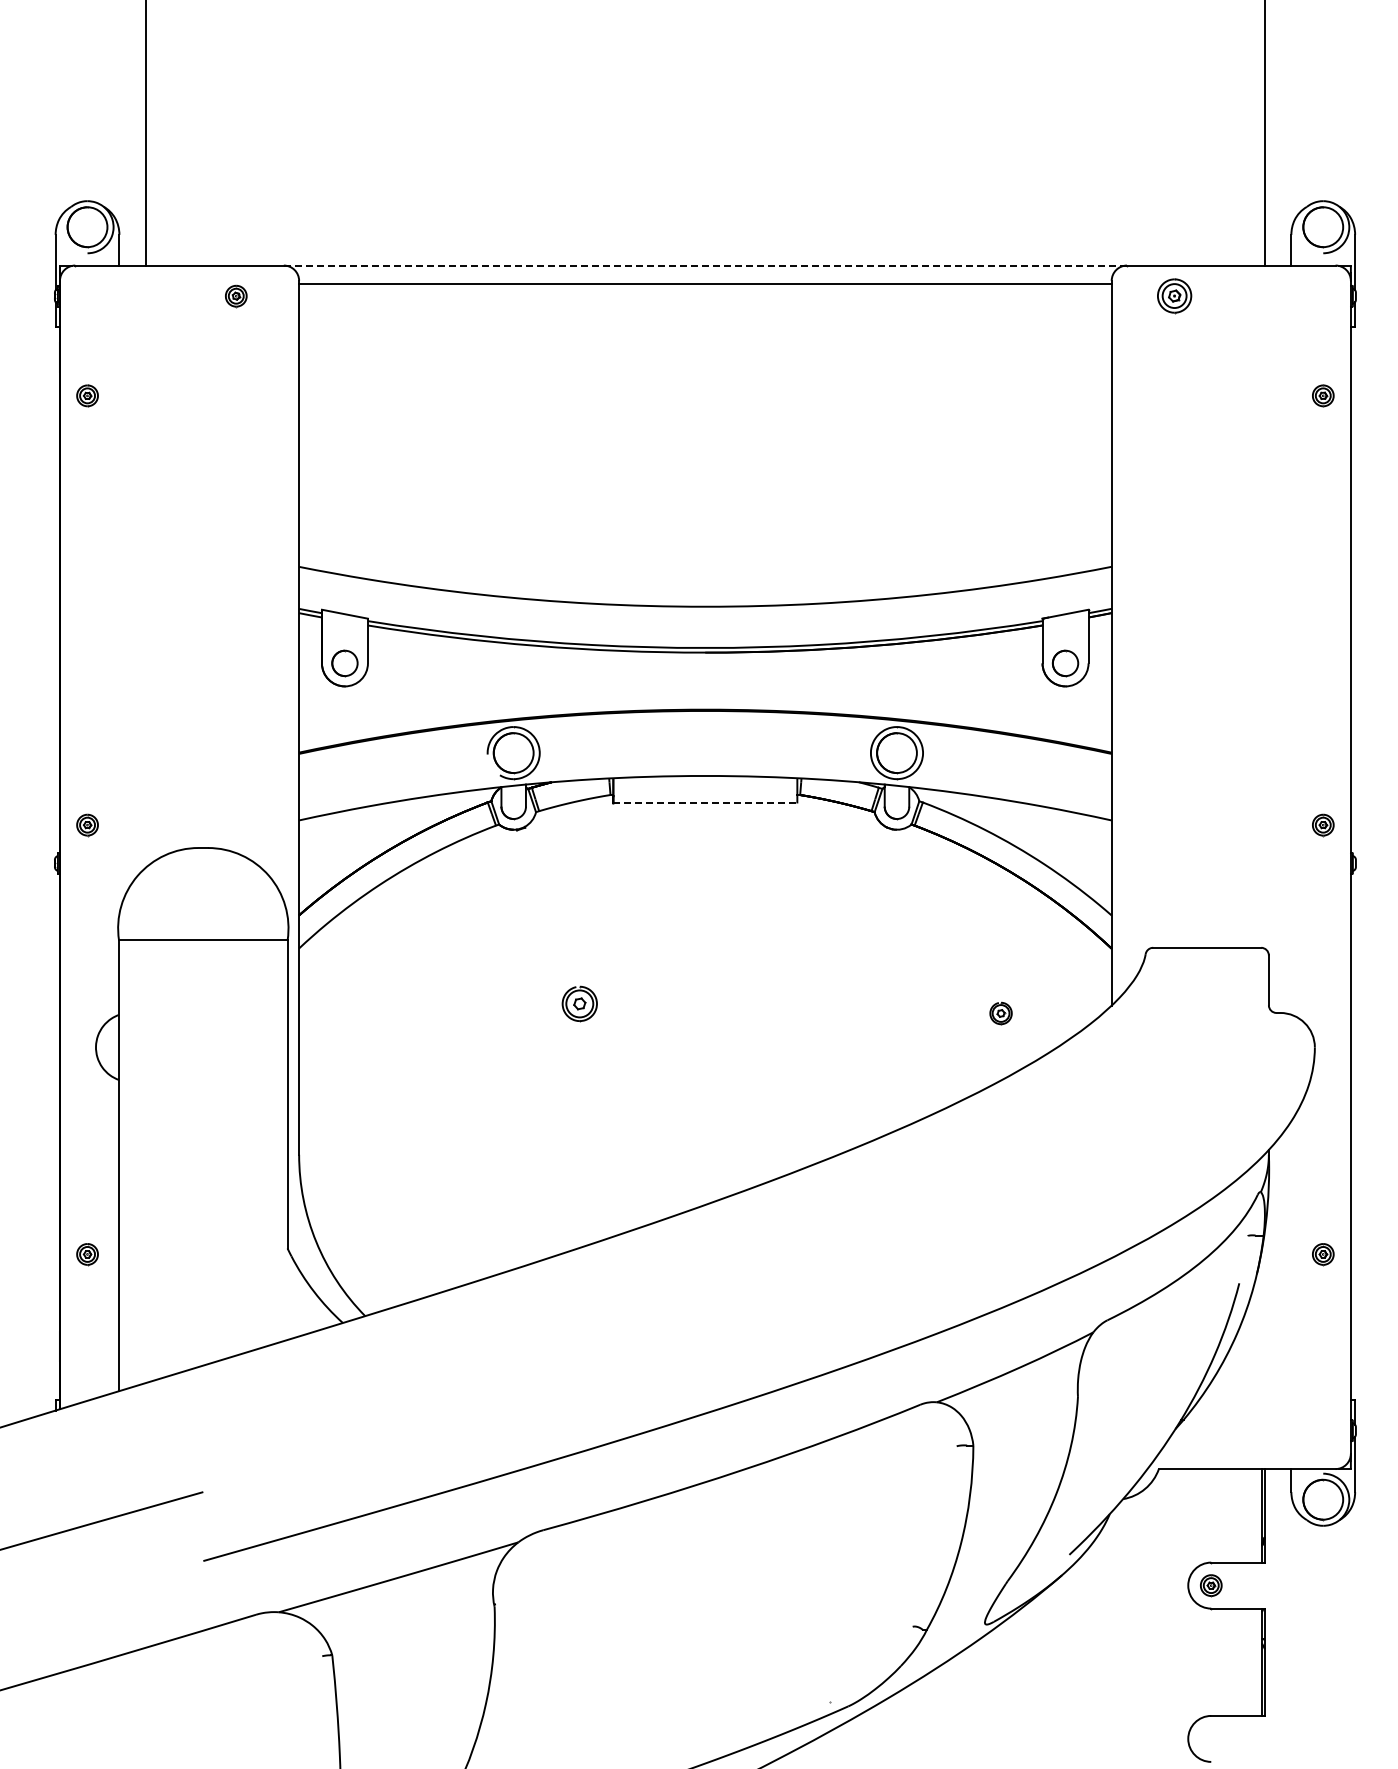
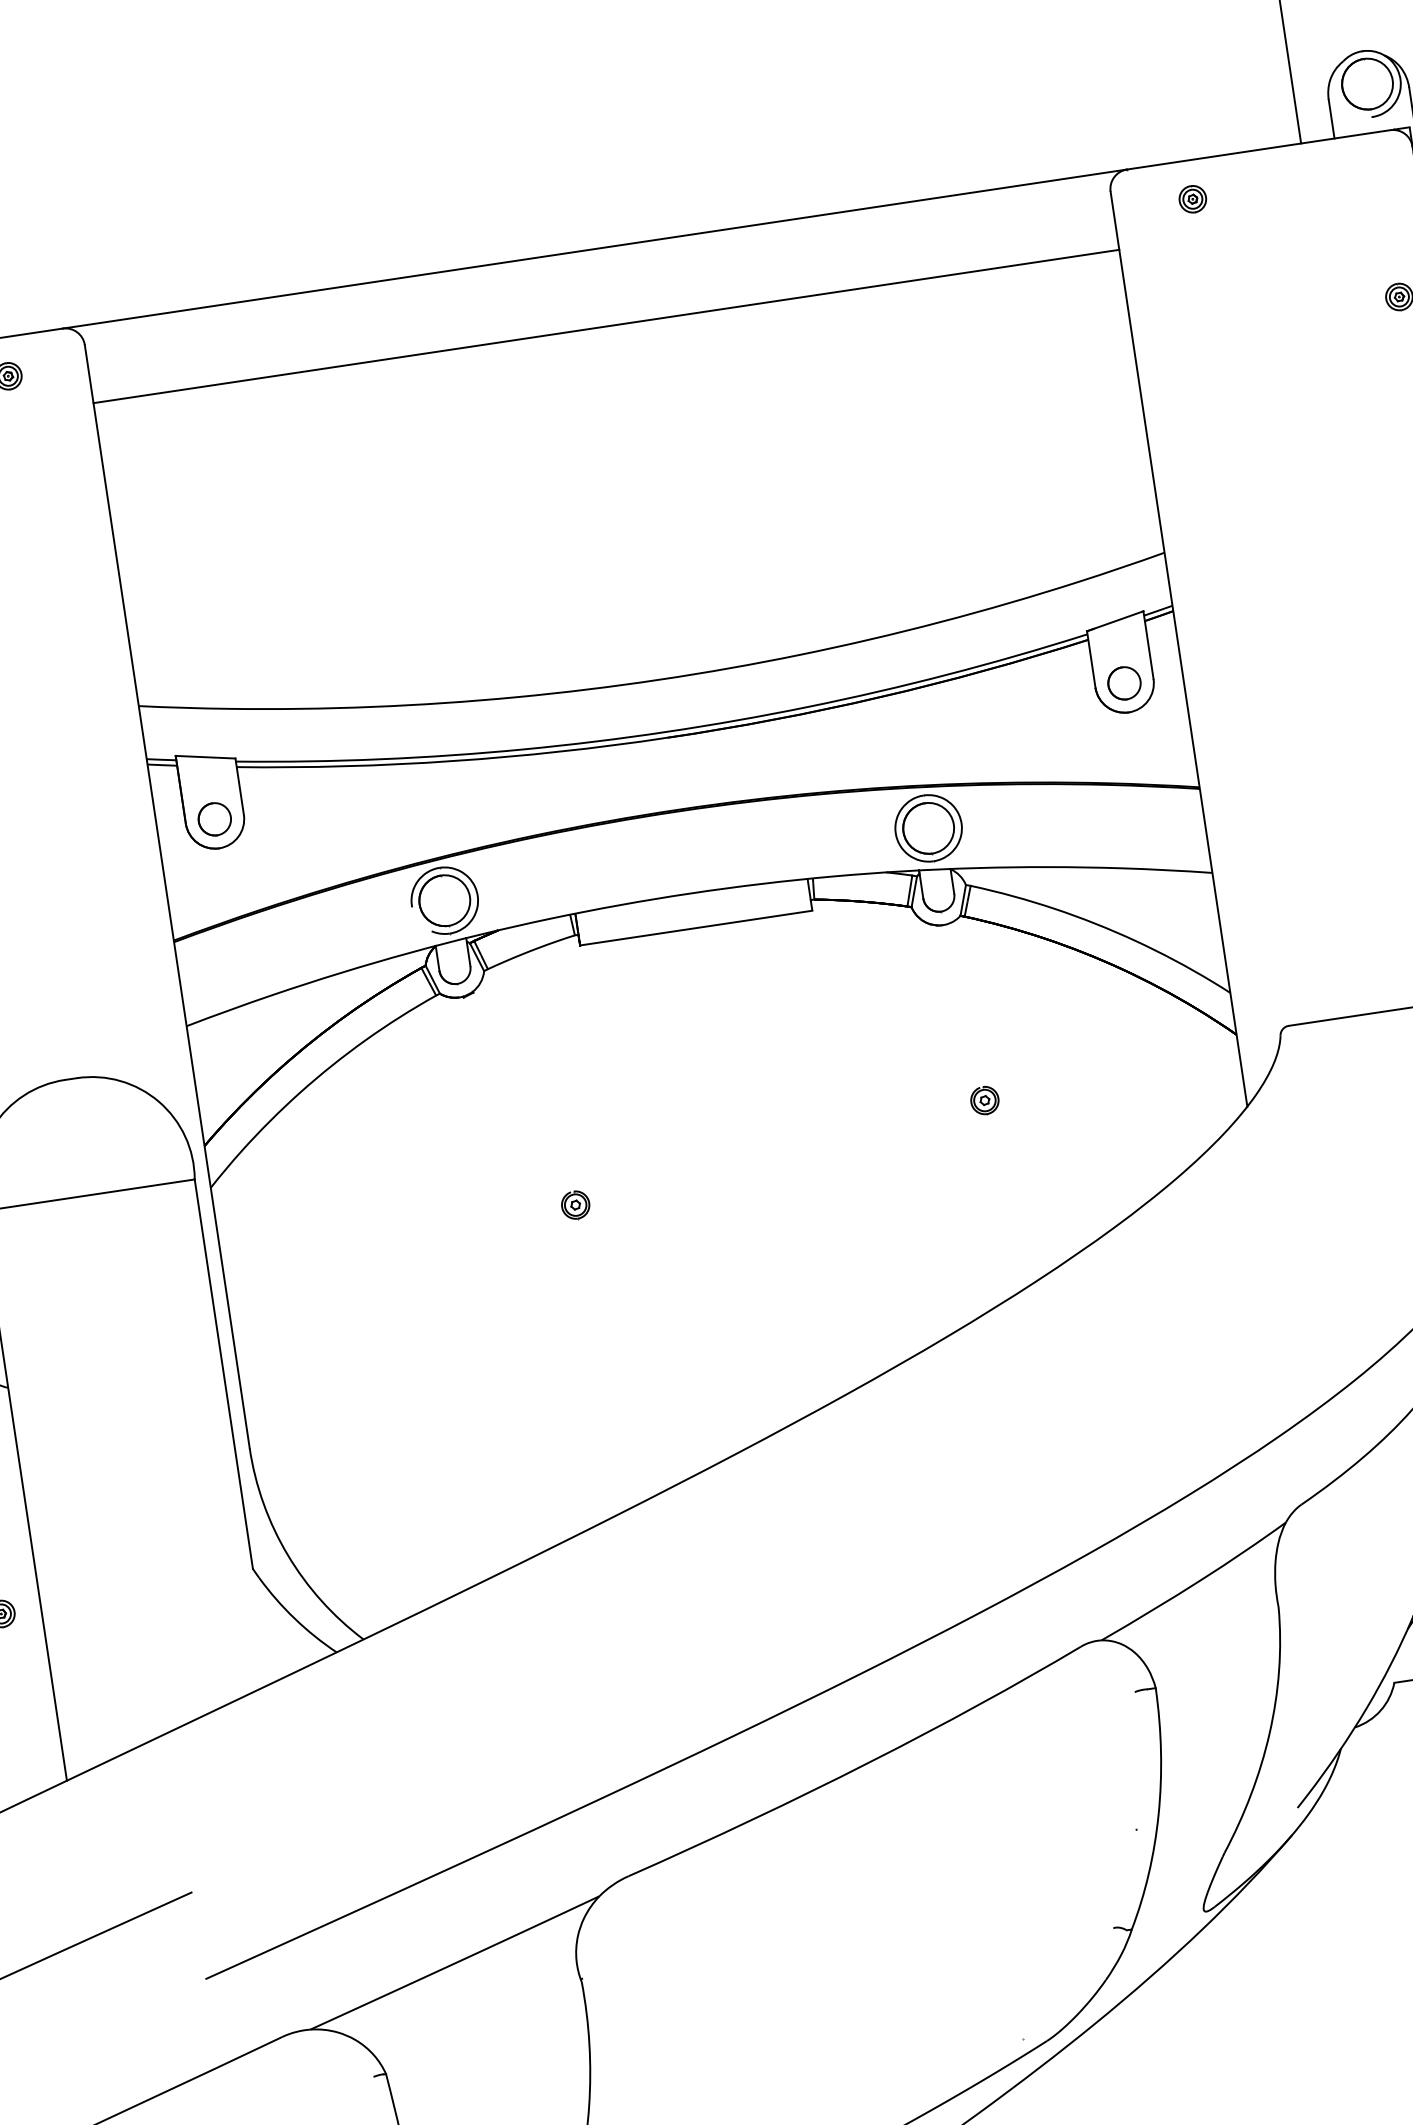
line: (705, 265) -> (594, 248), dashed -> solid
line: (705, 283) -> (606, 325), moved
part: (1174, 296) -> (1192, 199), size x0.62
line: (705, 803) -> (696, 928), dashed -> solid
part: (579, 1004) -> (575, 1205), size x0.62
part: (1000, 1013) -> (984, 1100), moved

